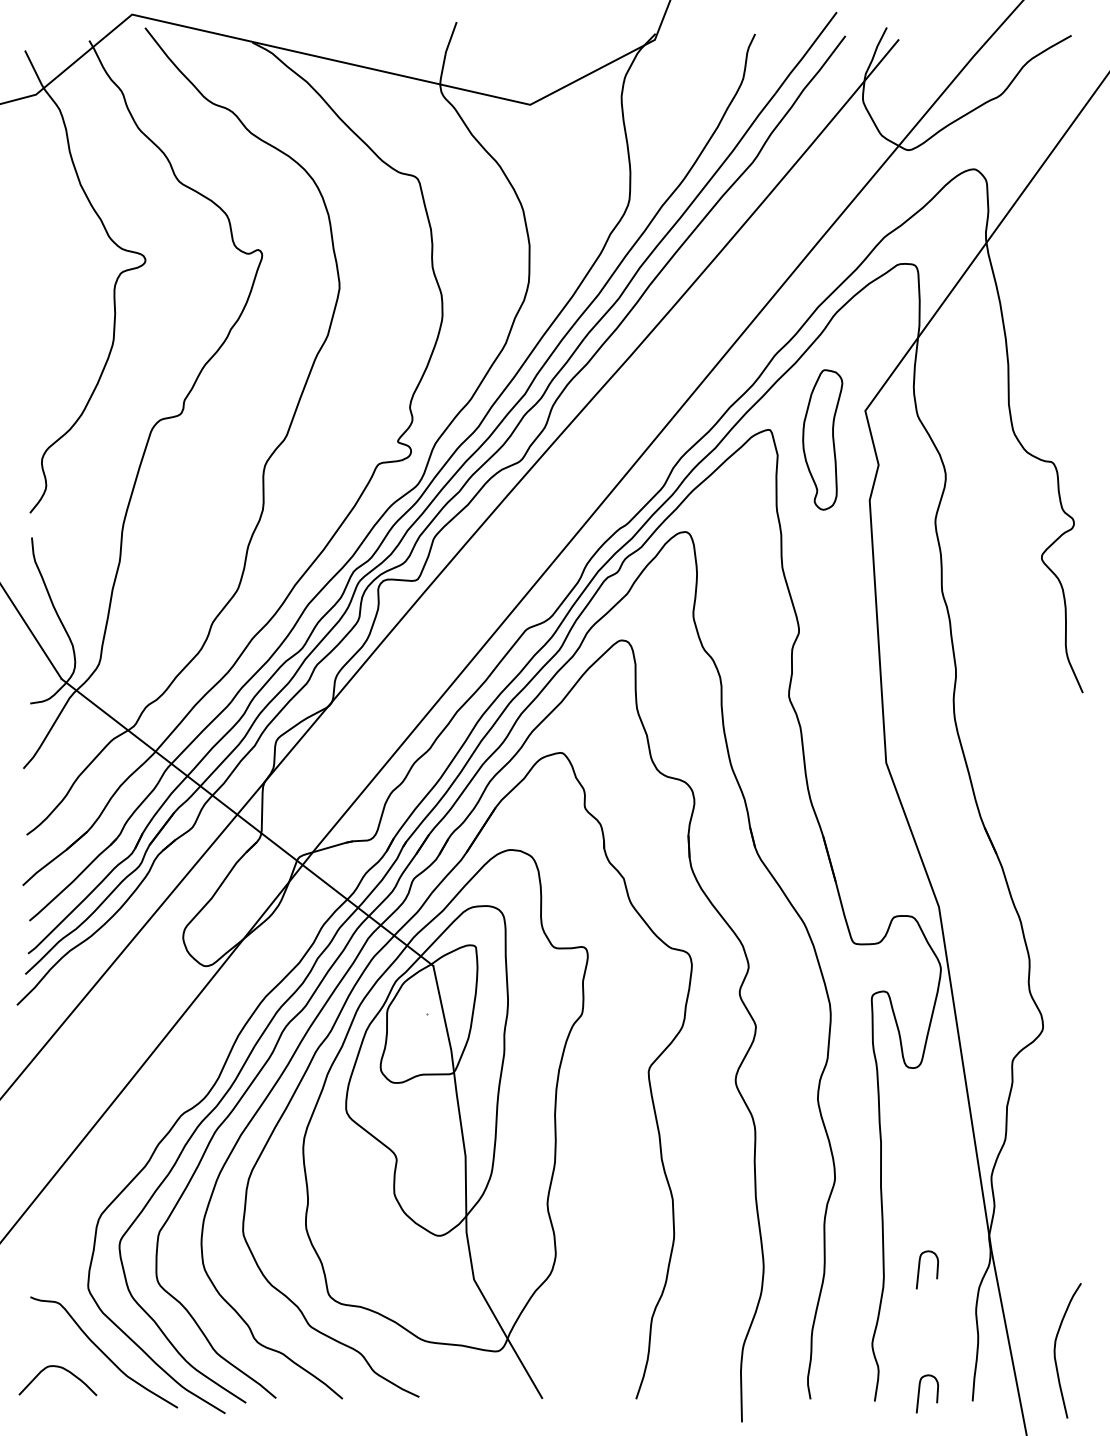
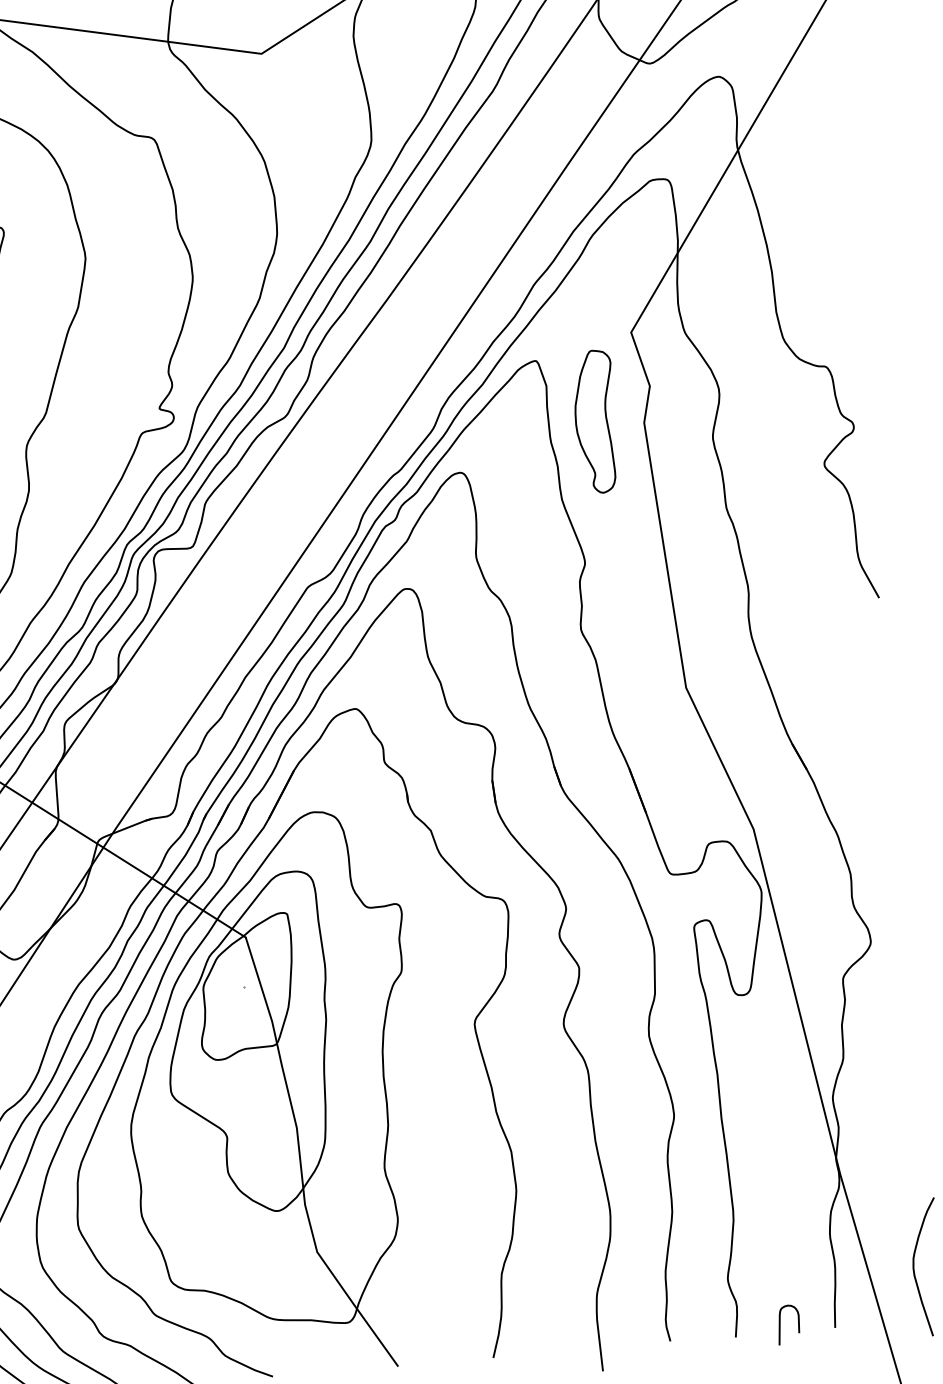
part: (822, 439) -> (595, 421), moved
curve: (919, 1269) -> (768, 1199), removed

